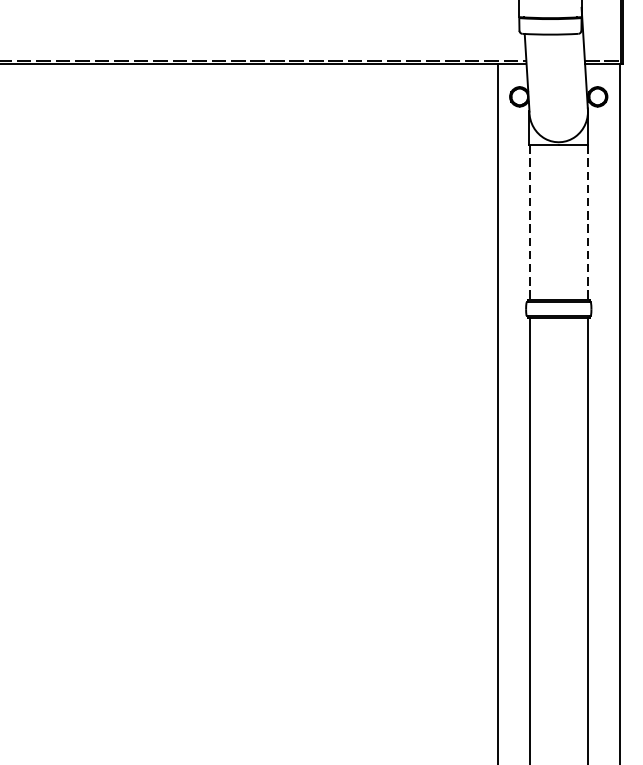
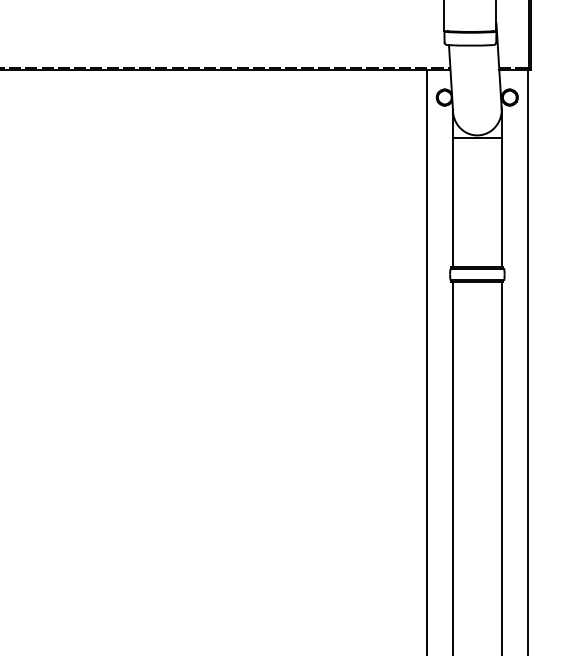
line: (528, 222) -> (452, 202), dashed -> solid
line: (587, 222) -> (501, 202), dashed -> solid

